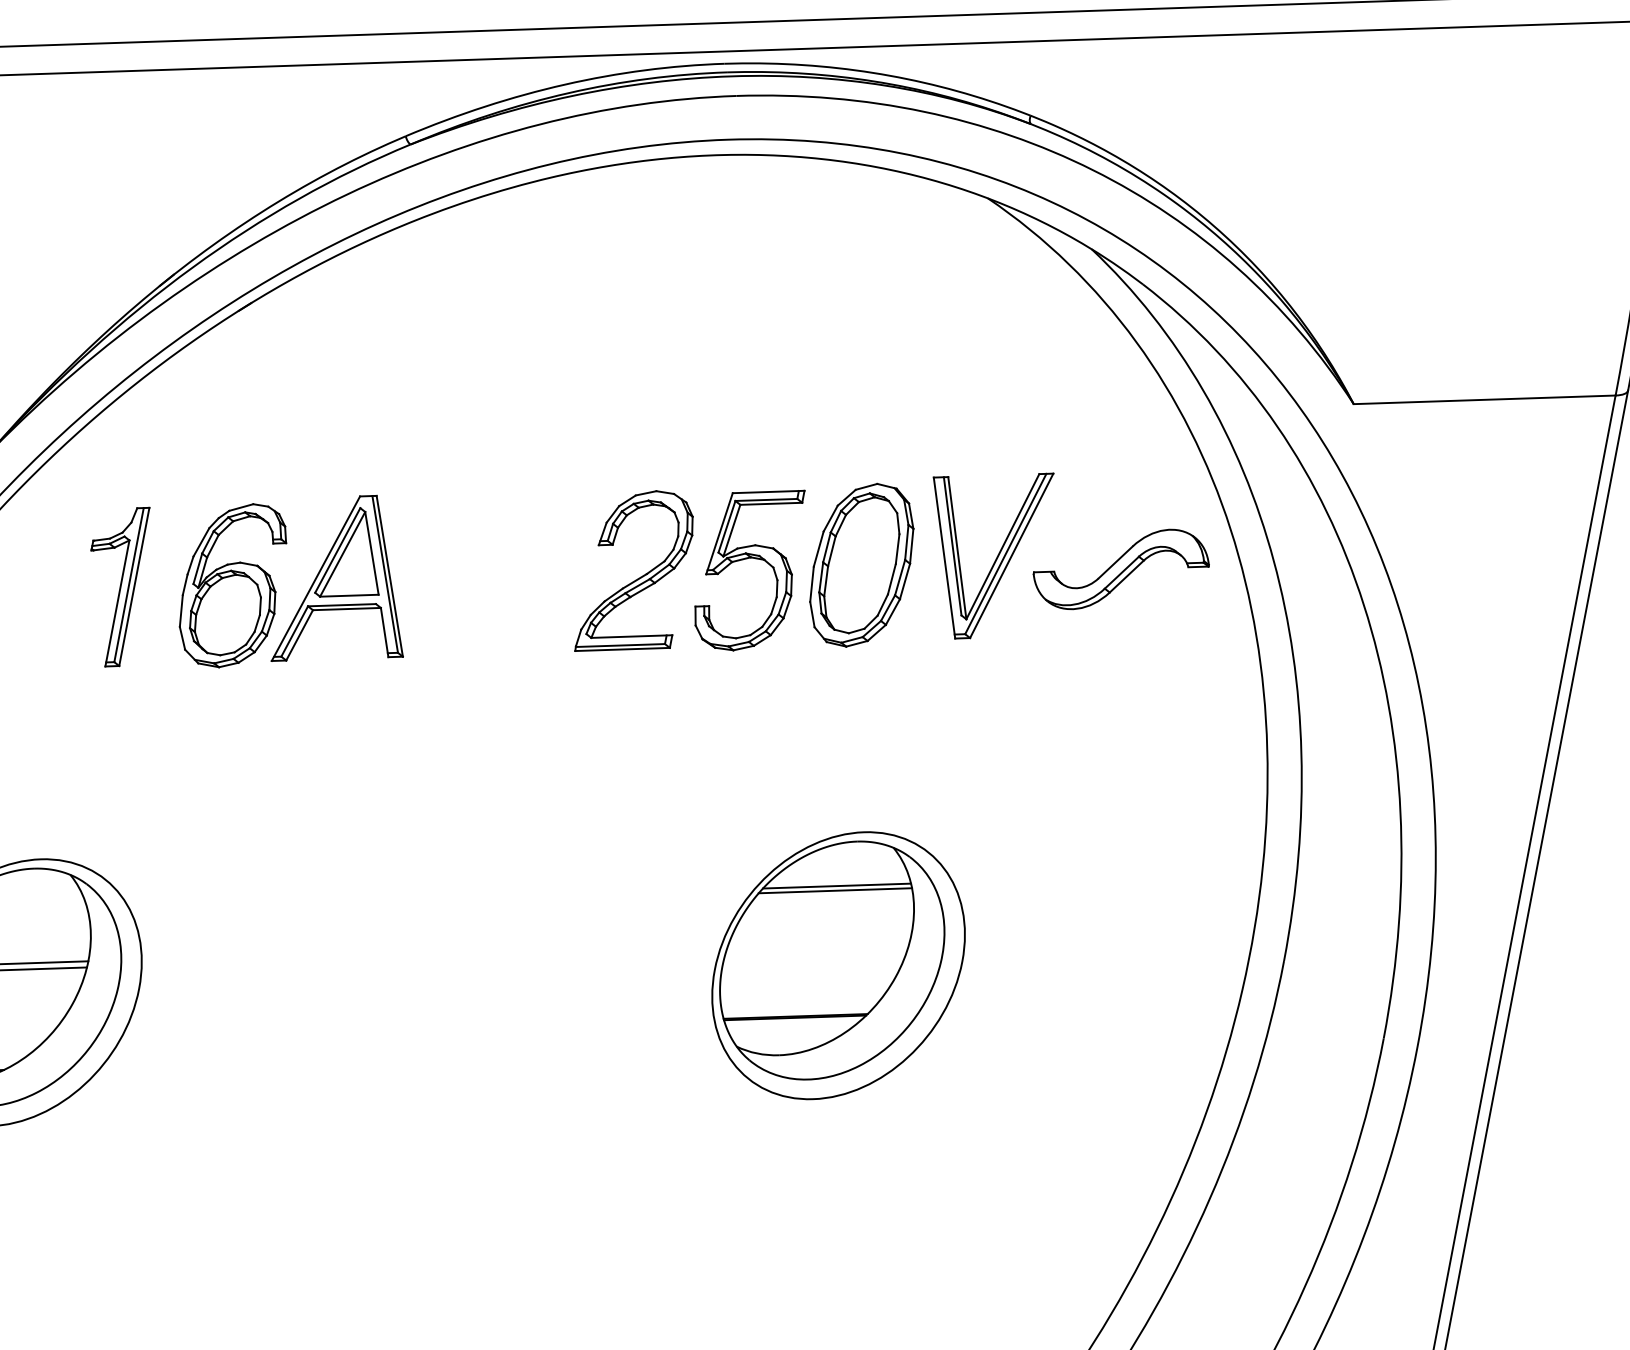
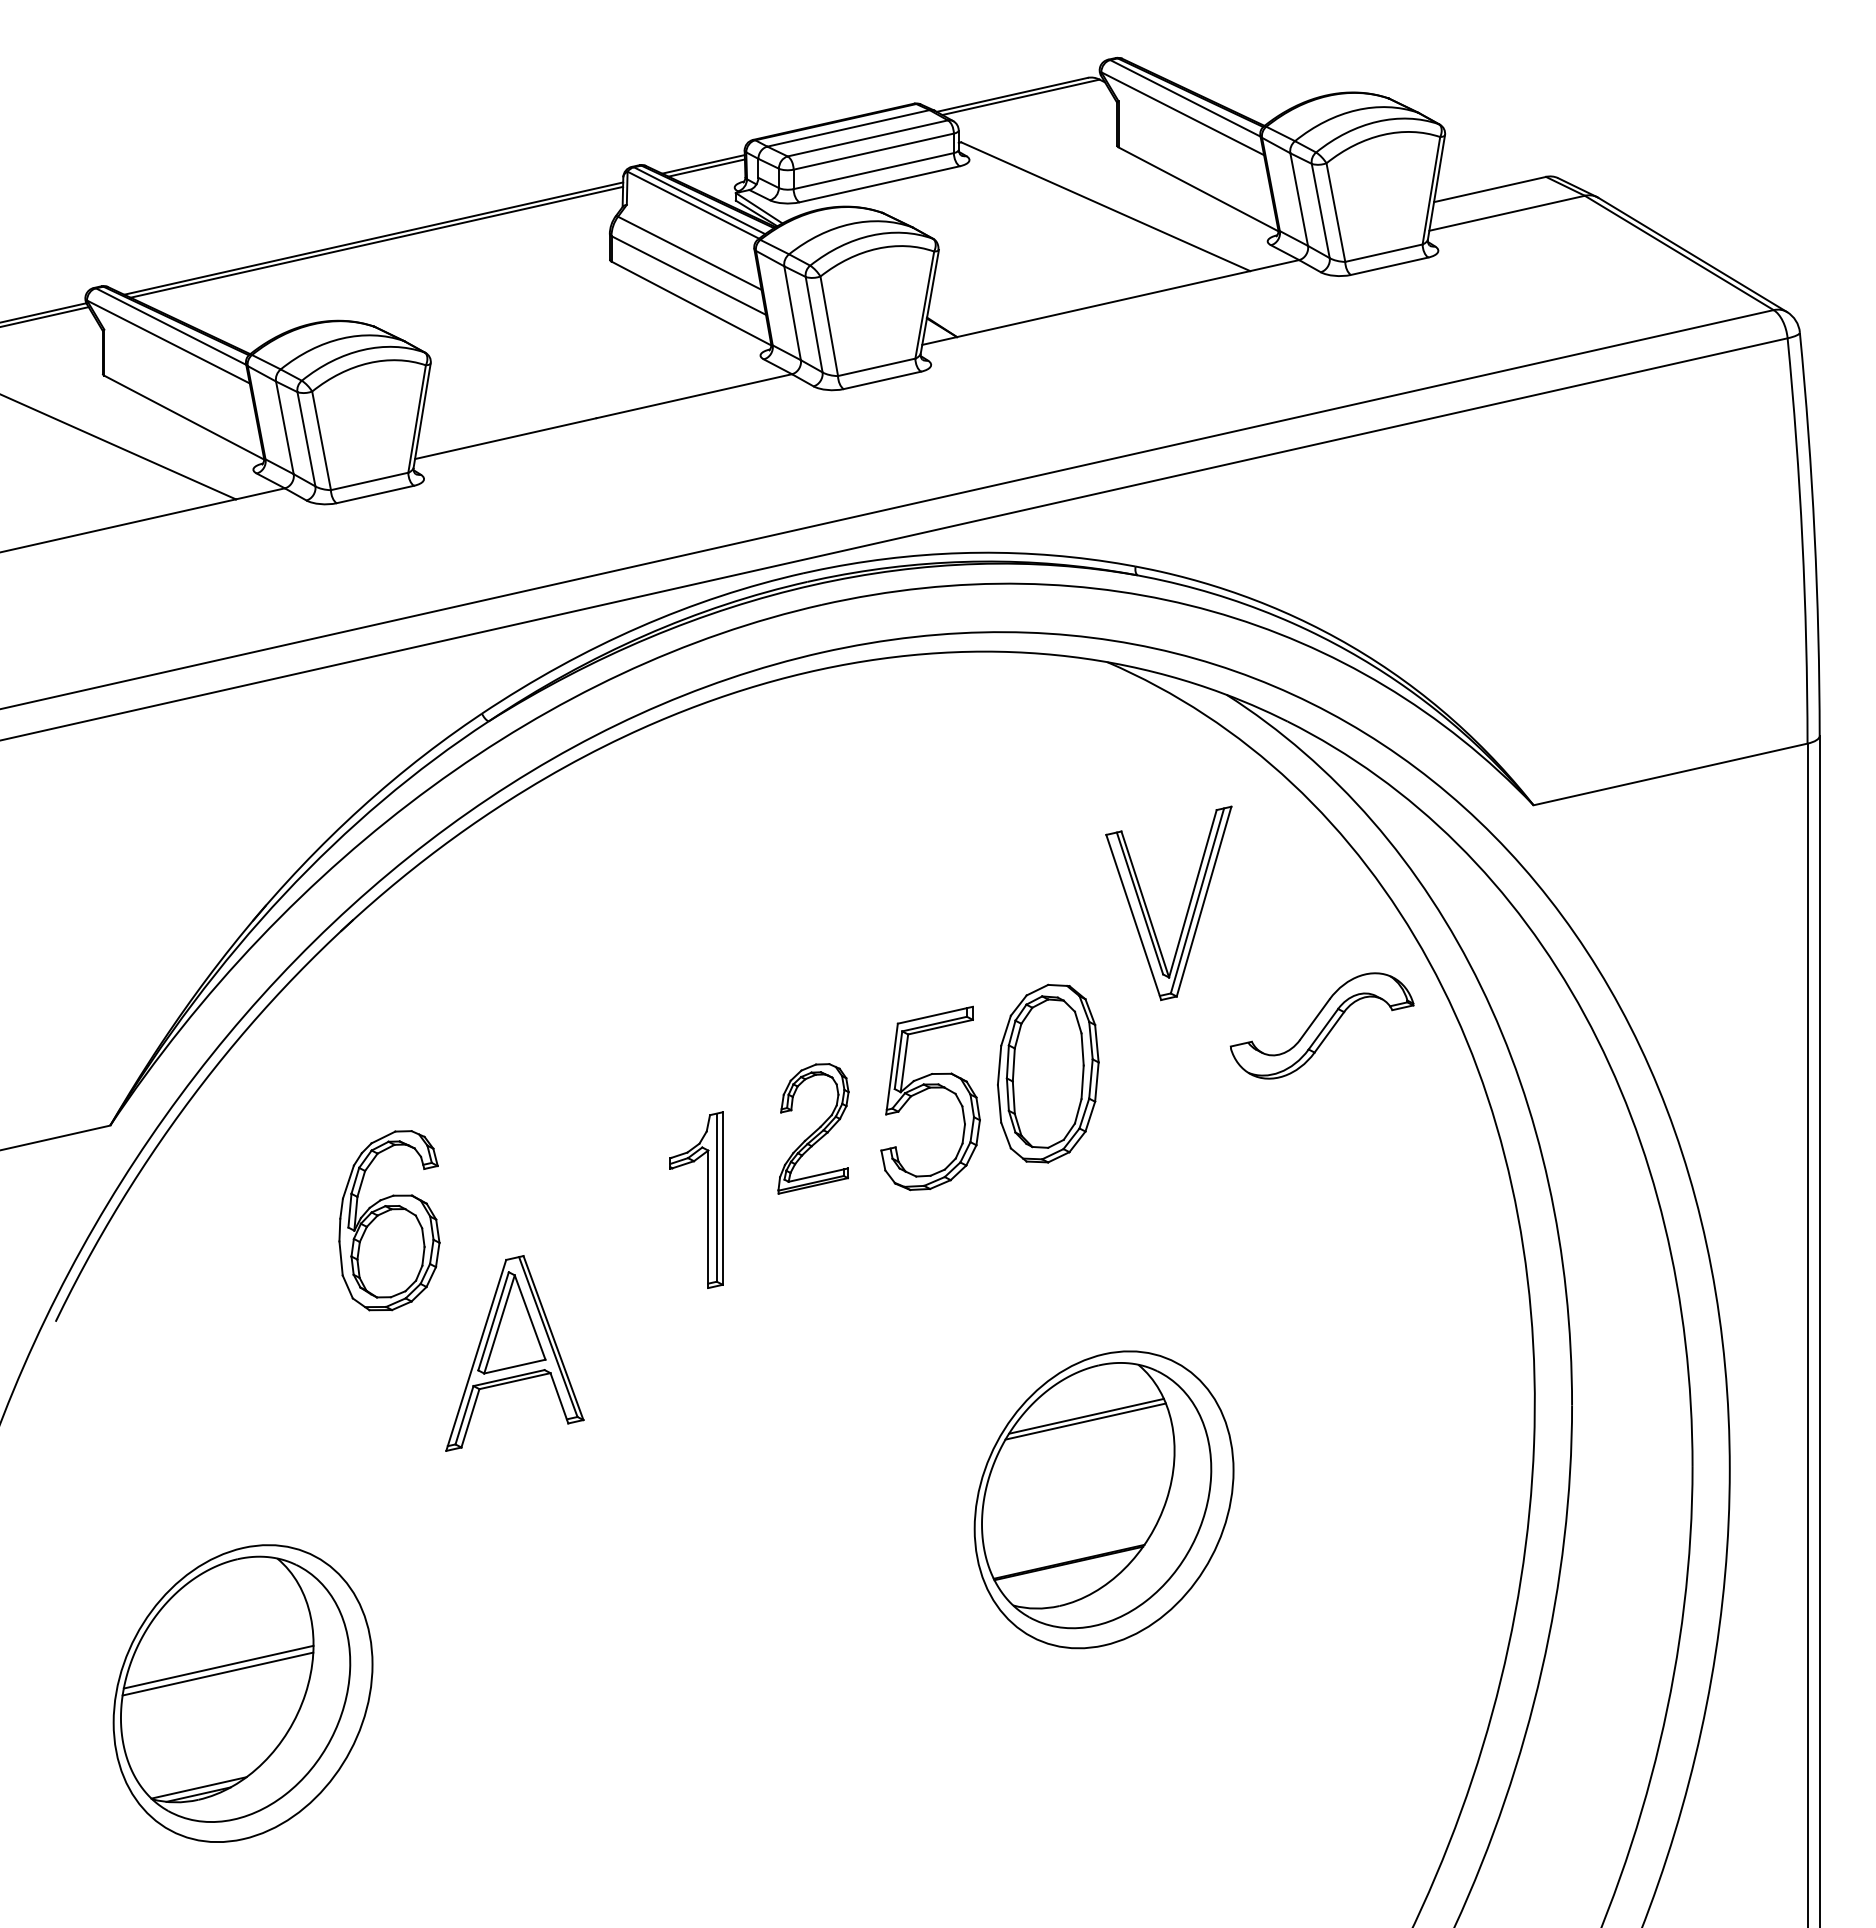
part: (995, 559) -> (1187, 908), moved
part: (637, 574) -> (813, 1128), size x0.7
part: (351, 583) -> (514, 1353), moved
part: (120, 585) -> (707, 1199), moved

